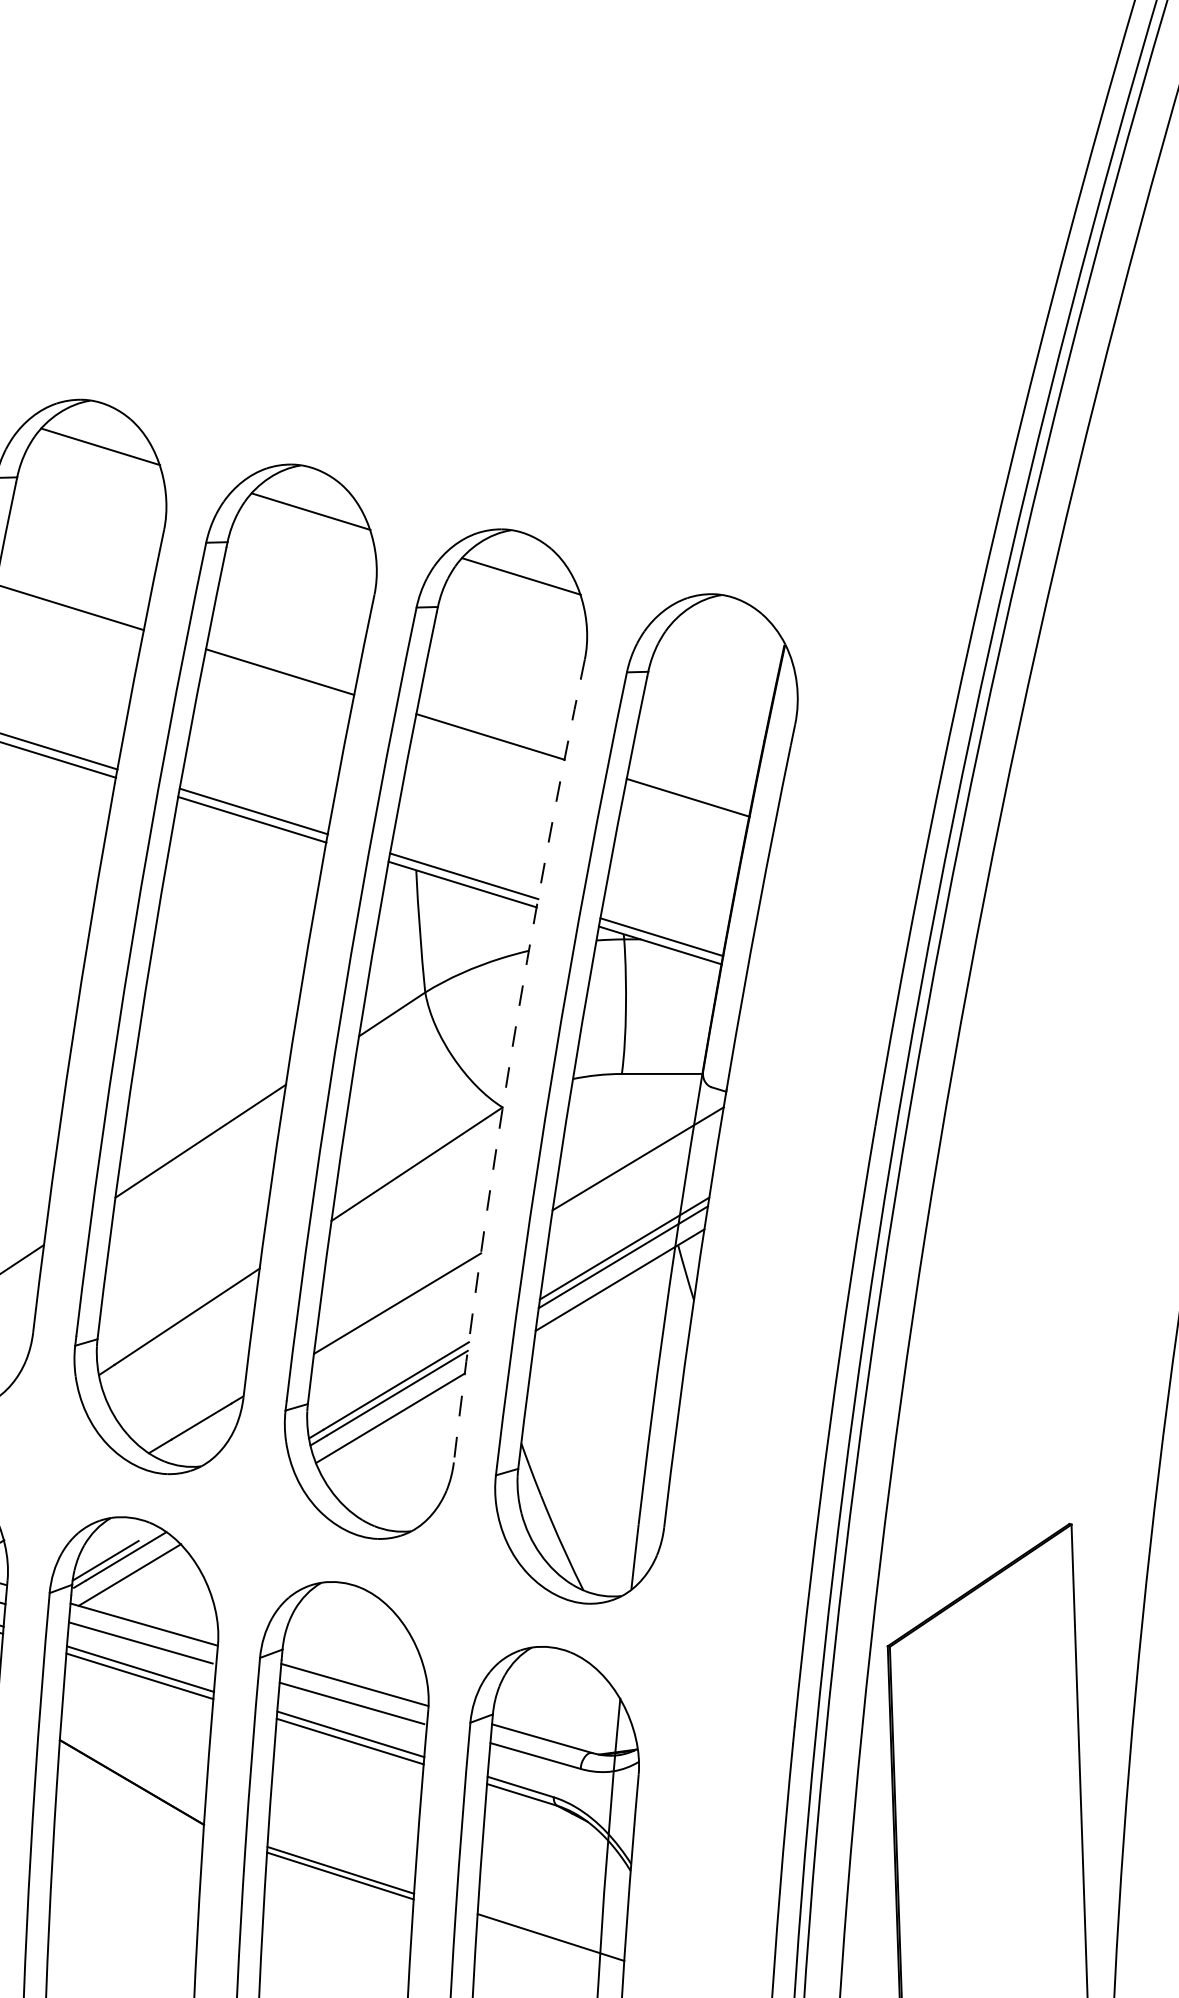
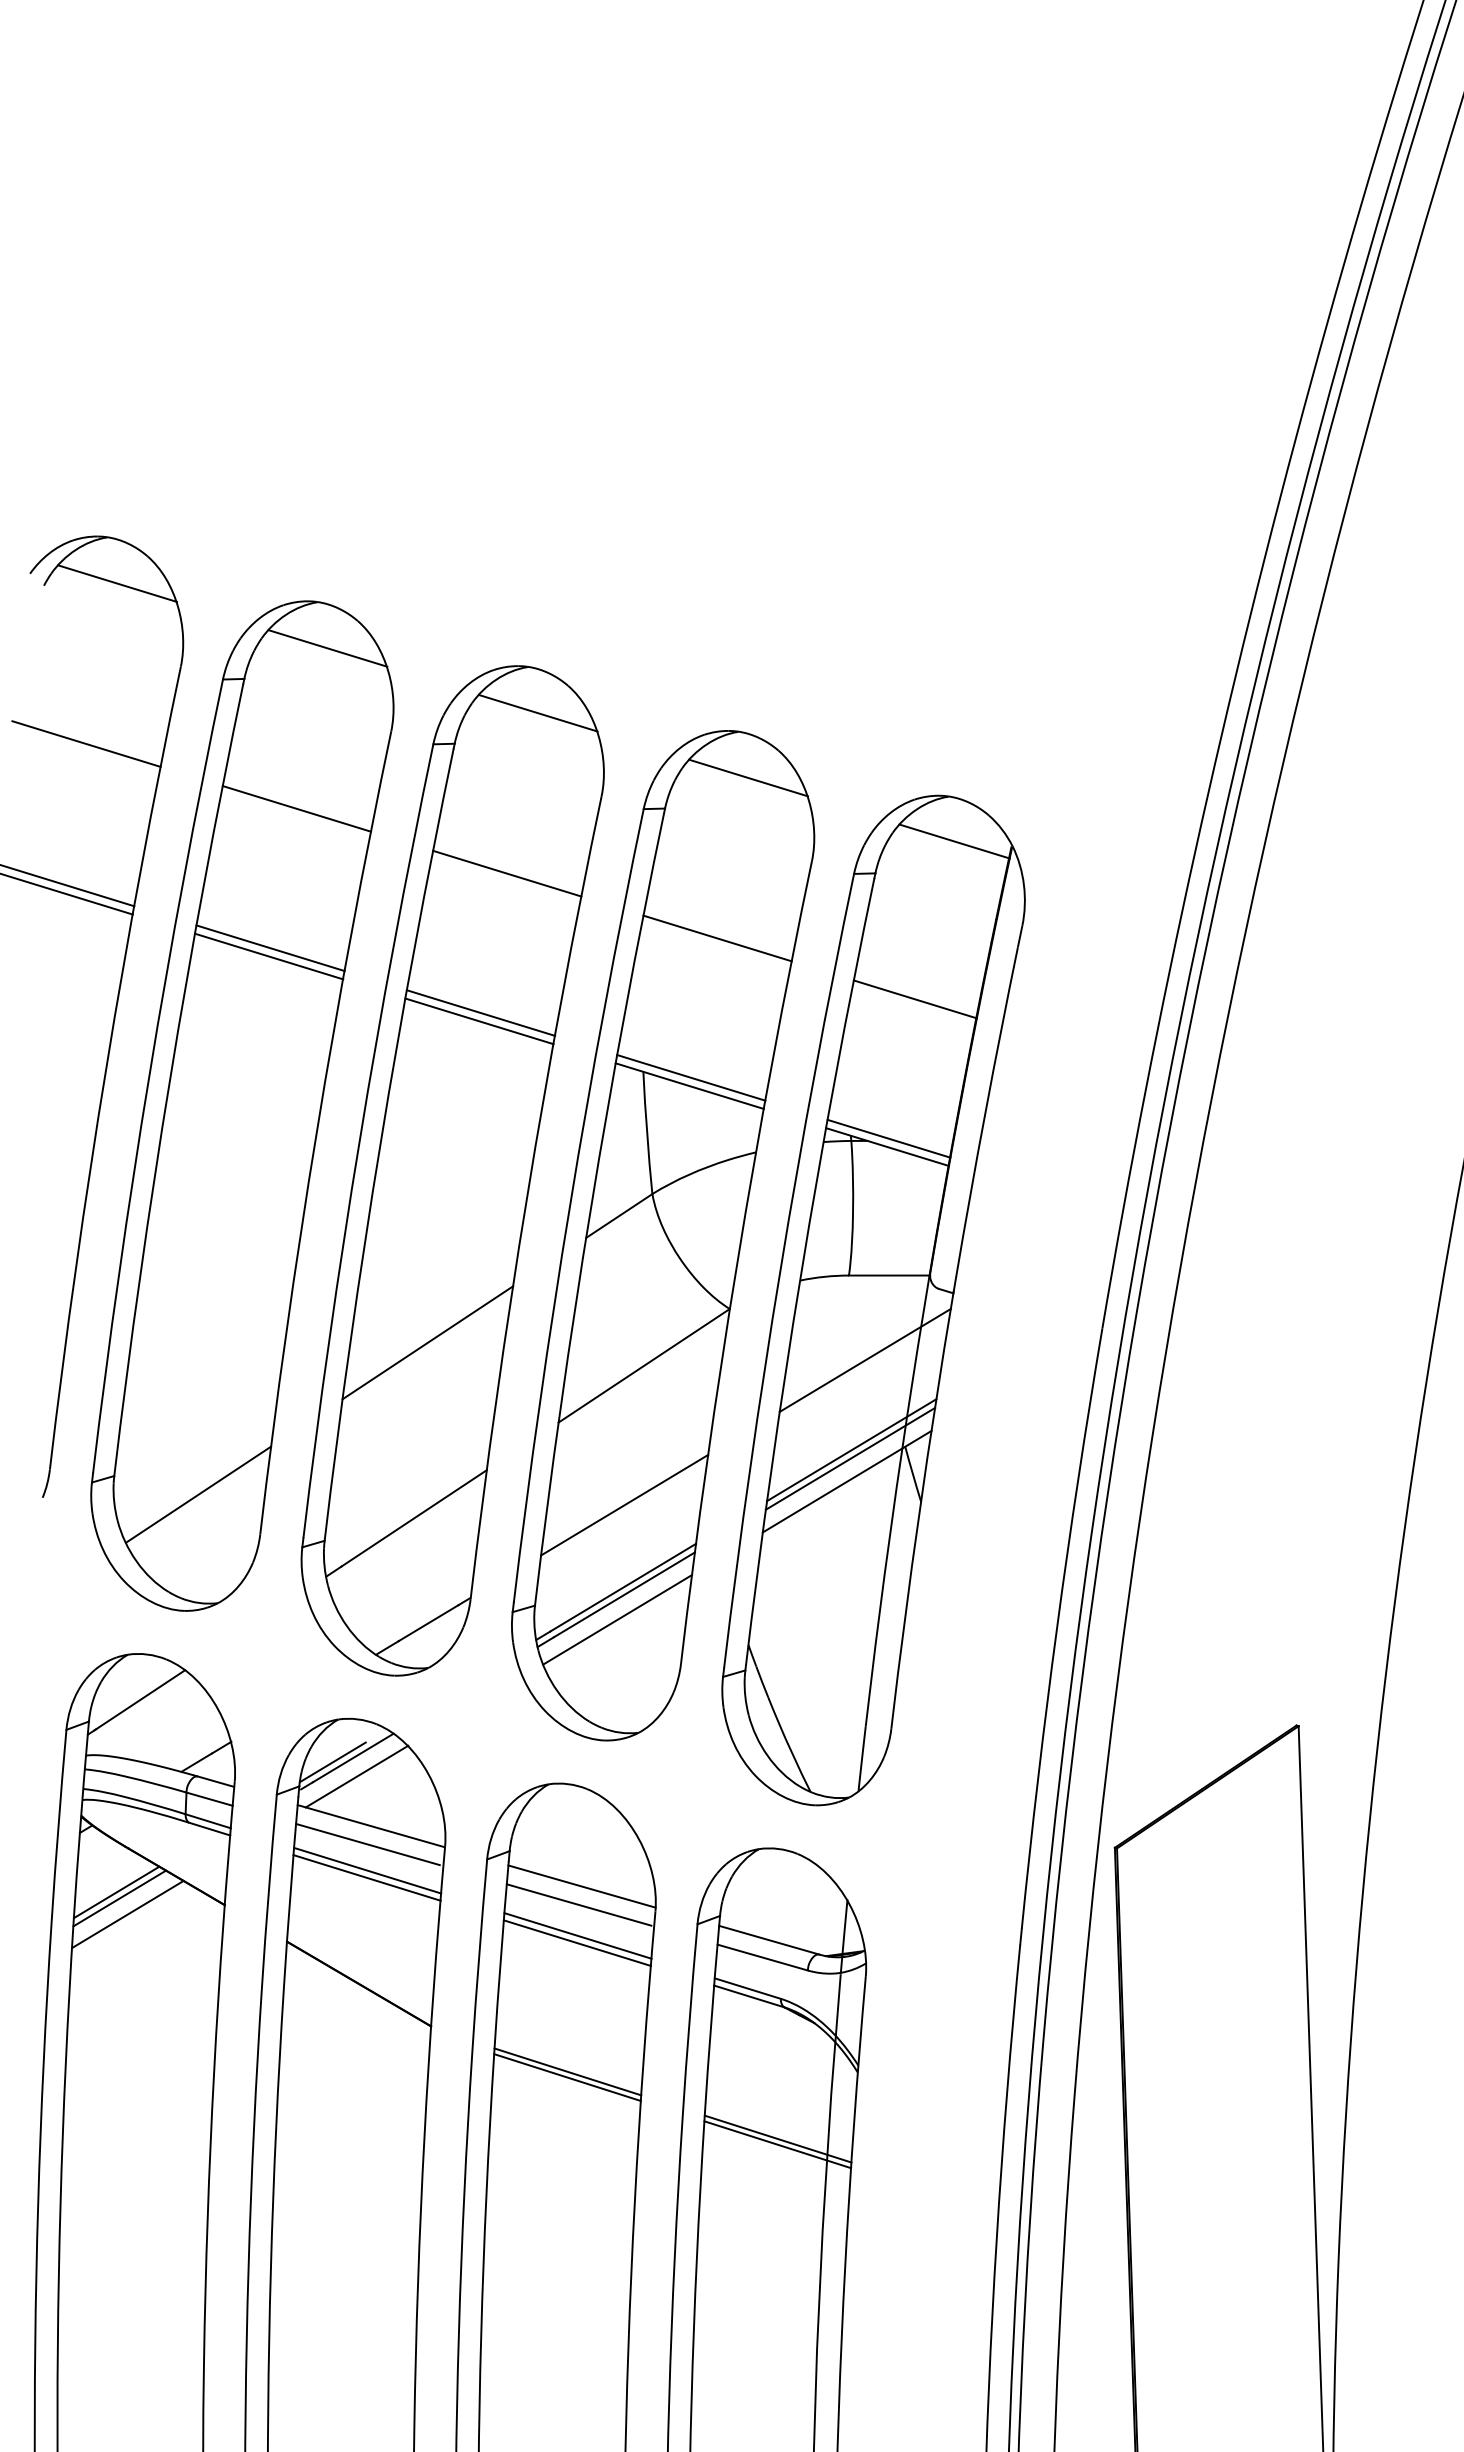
line: (727, 639) -> (954, 841), added
arc: (510, 1059) -> (737, 1261), dashed -> solid
line: (550, 1942) -> (777, 2144), added

